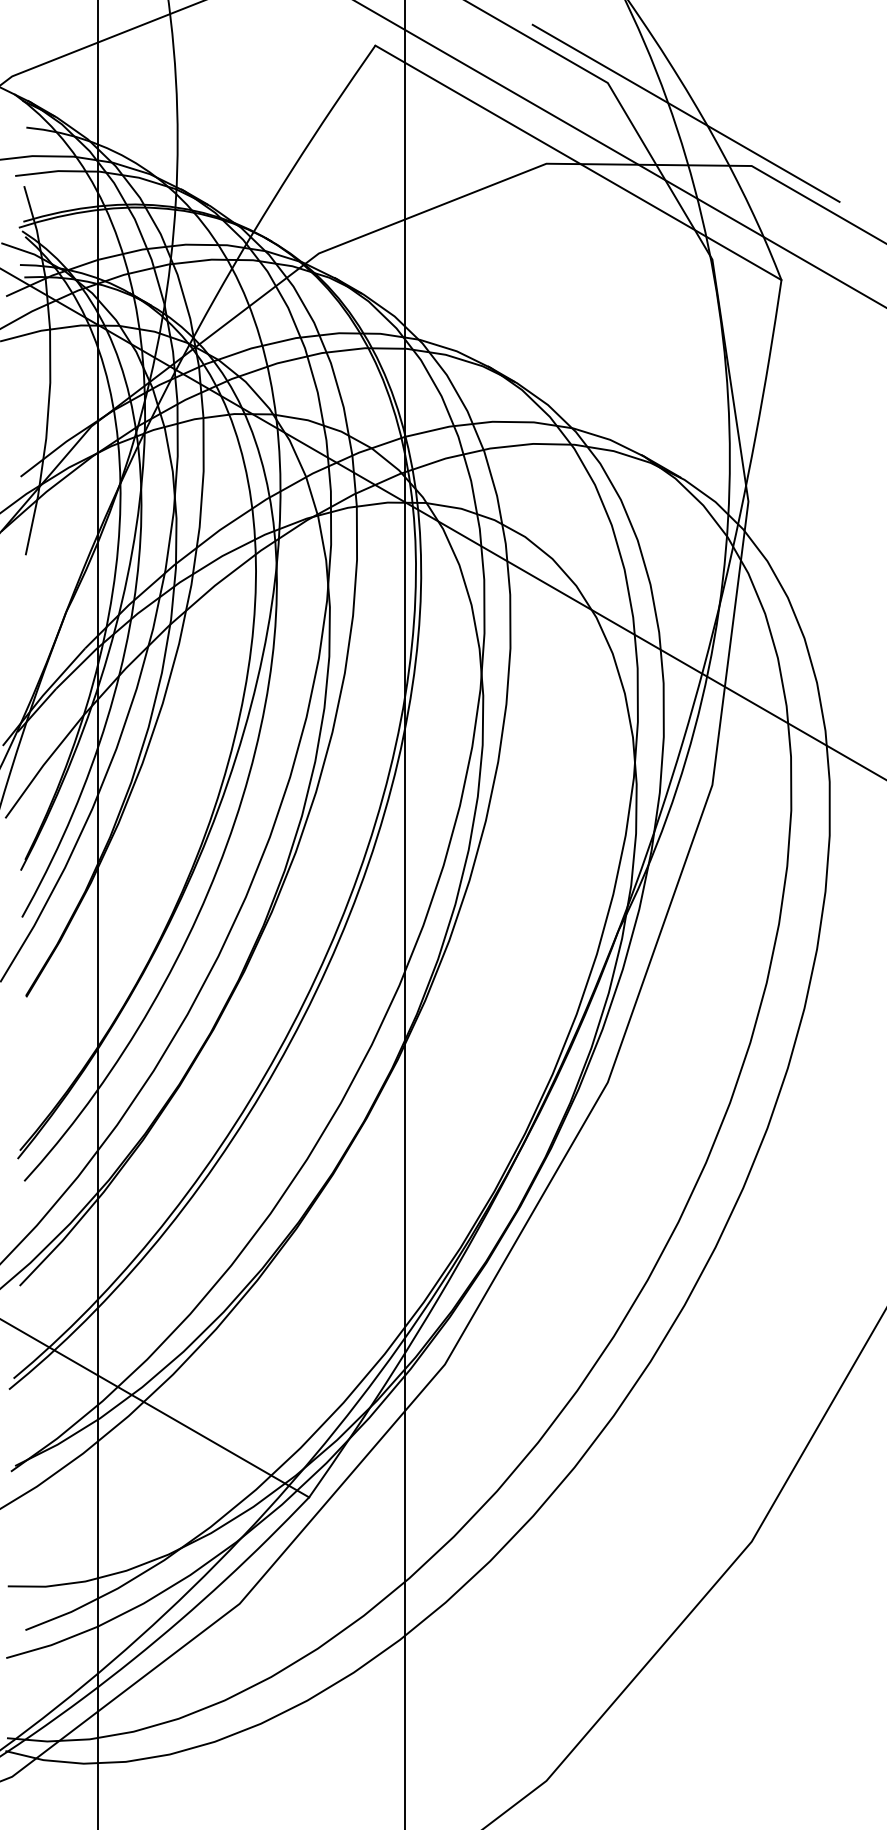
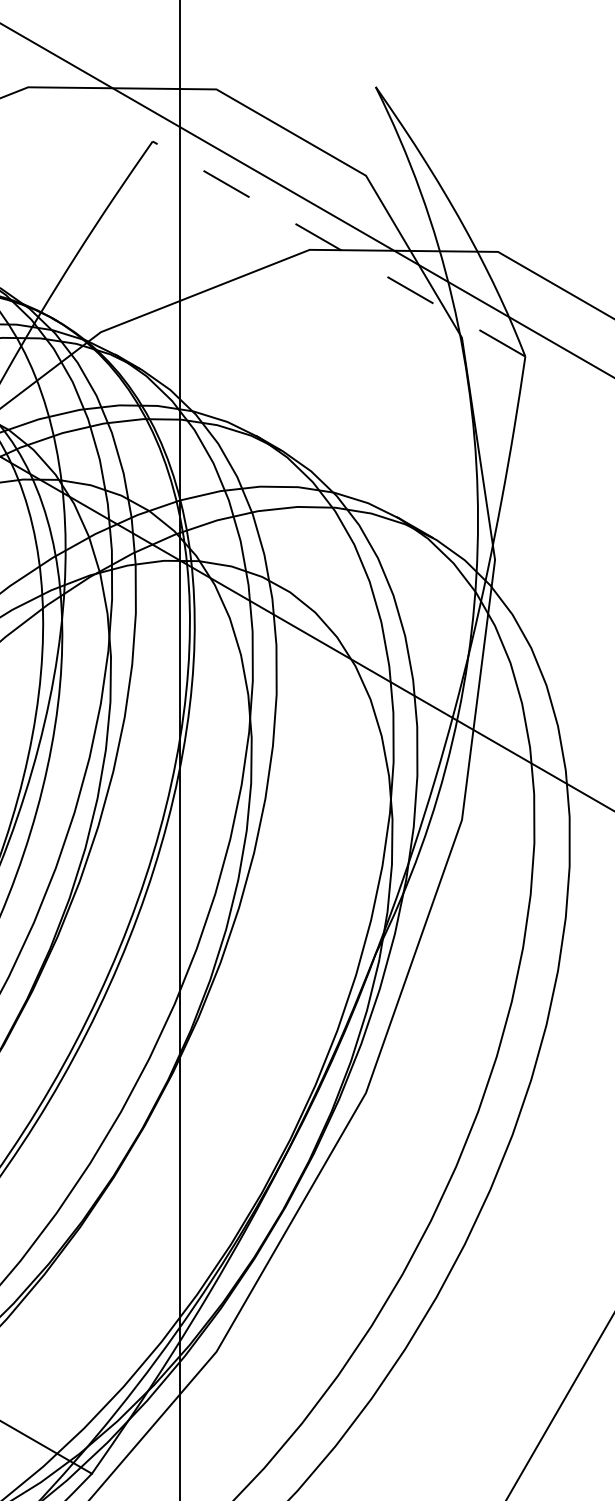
line: (685, 112) -> (437, 202), removed
line: (578, 162) -> (339, 248), solid -> dashed

